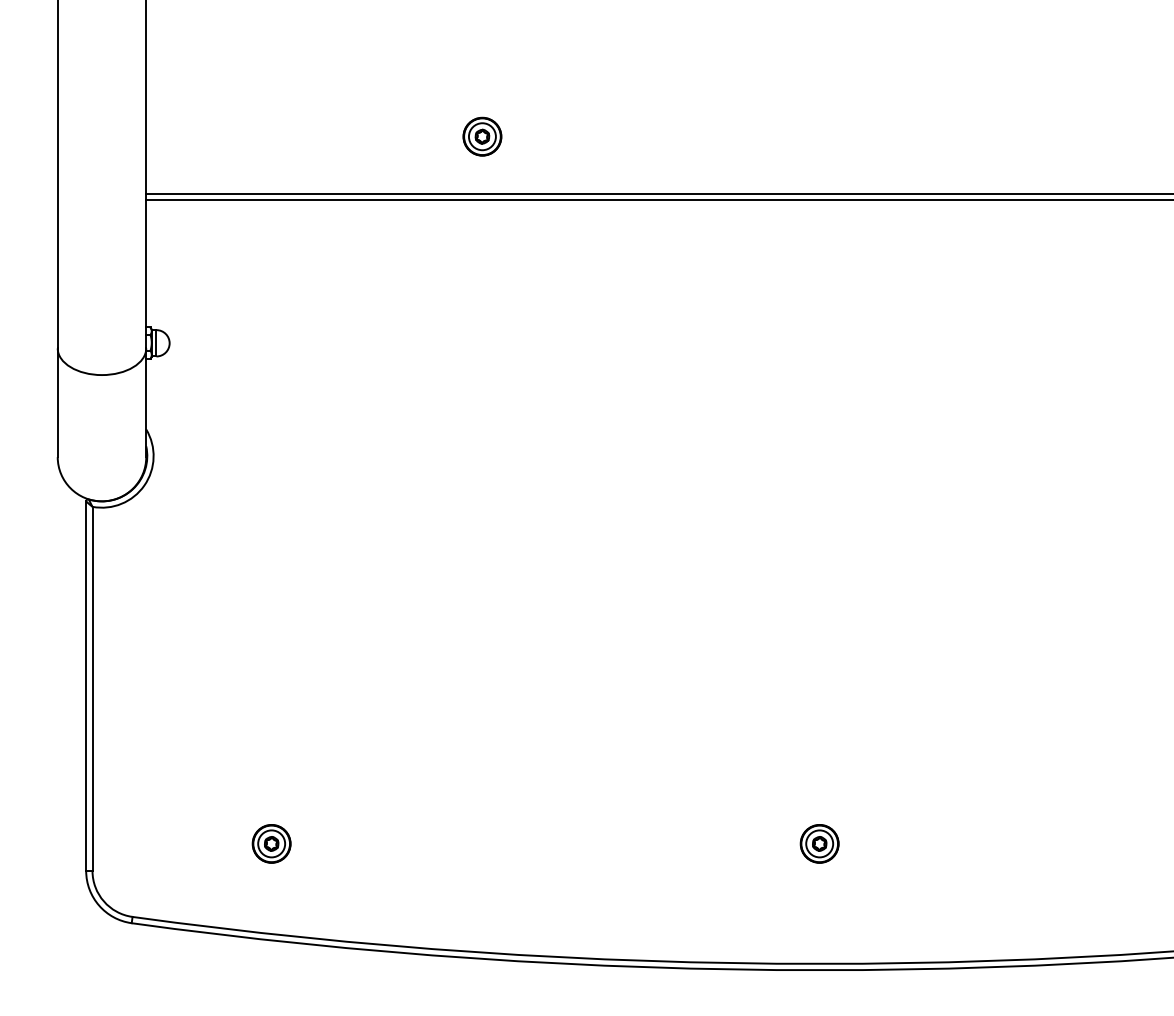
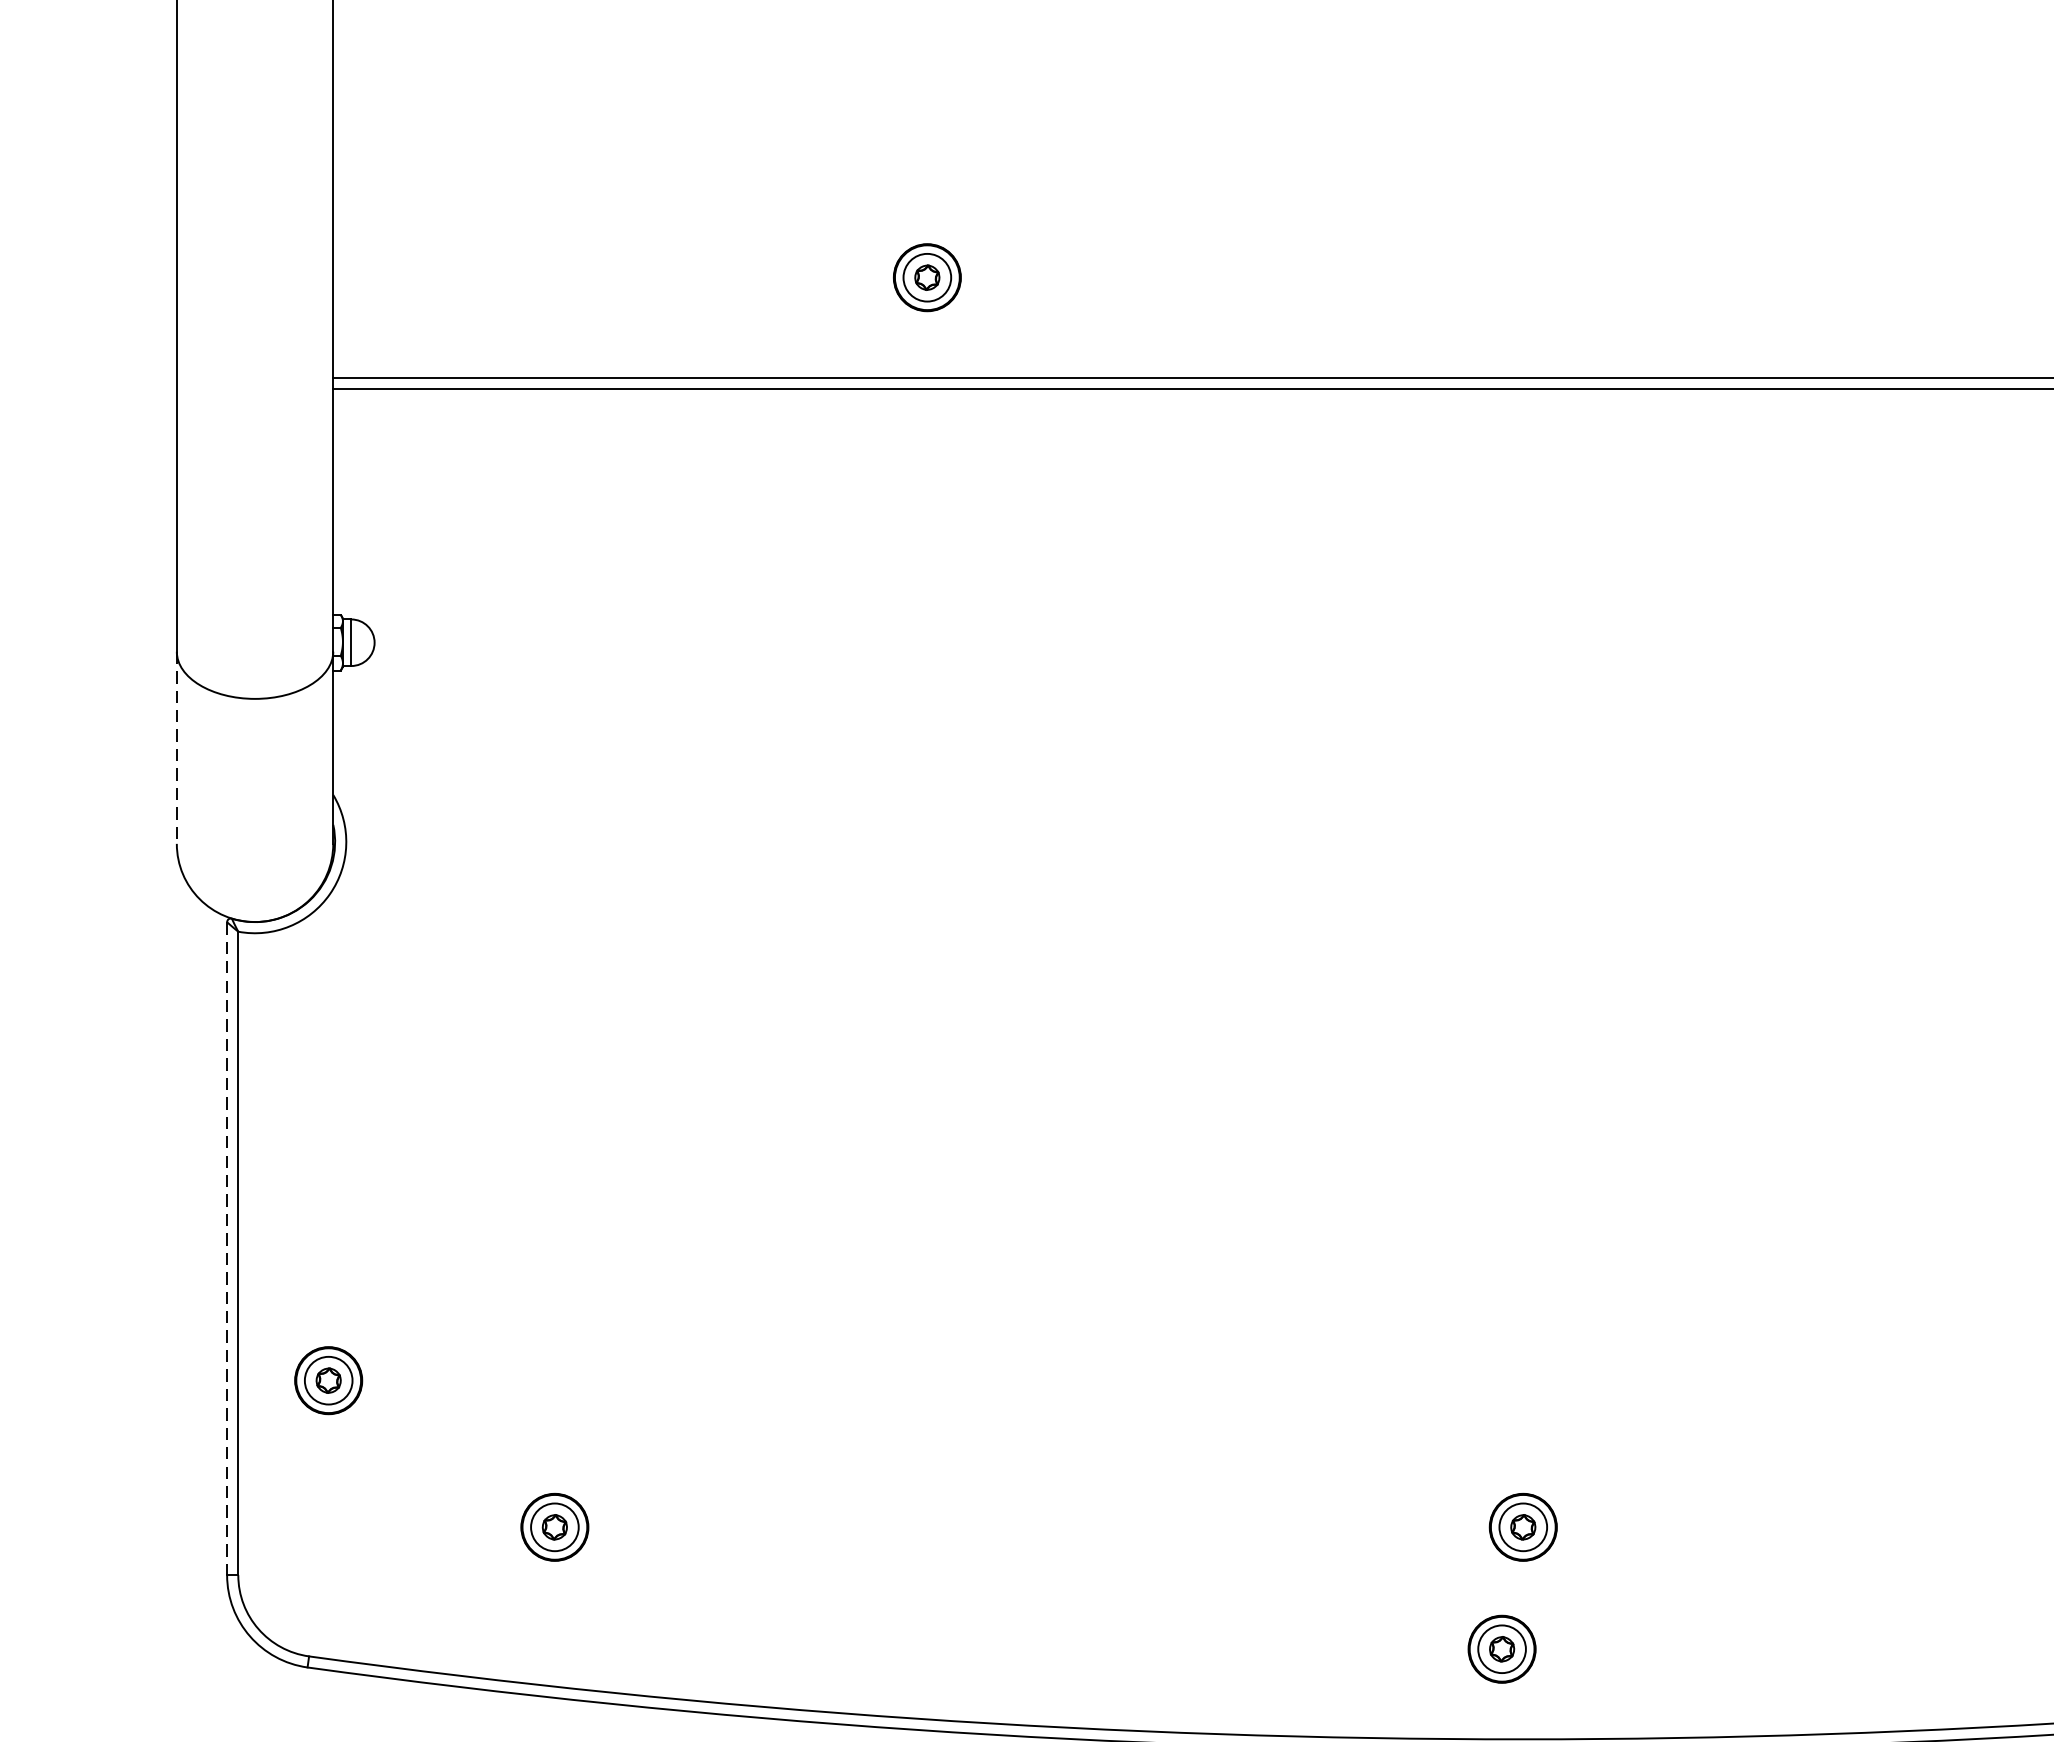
line: (57, 403) -> (176, 749), solid -> dashed
line: (86, 686) -> (227, 1249), solid -> dashed
part: (143, 760) -> (328, 1379), added
part: (807, 912) -> (1501, 1648), added

